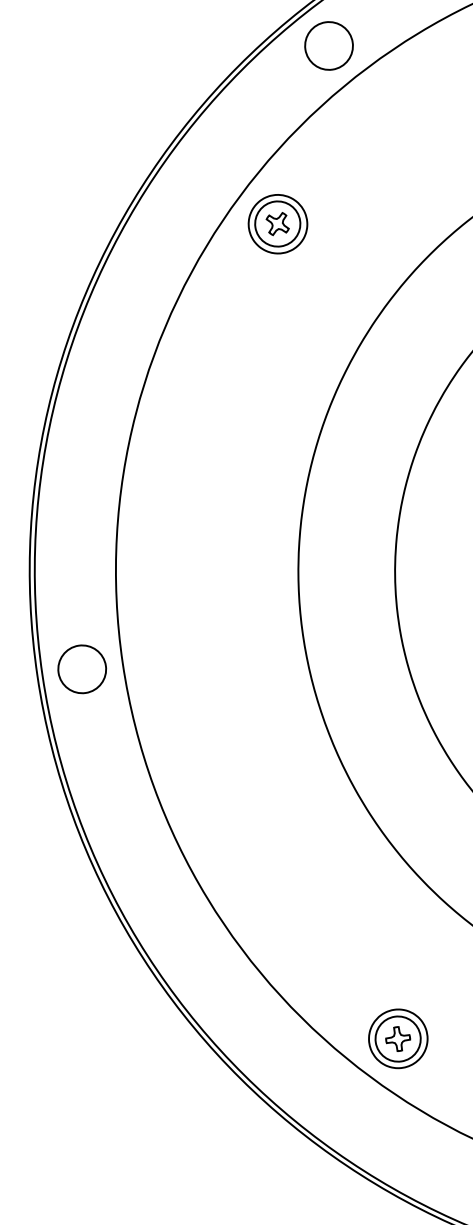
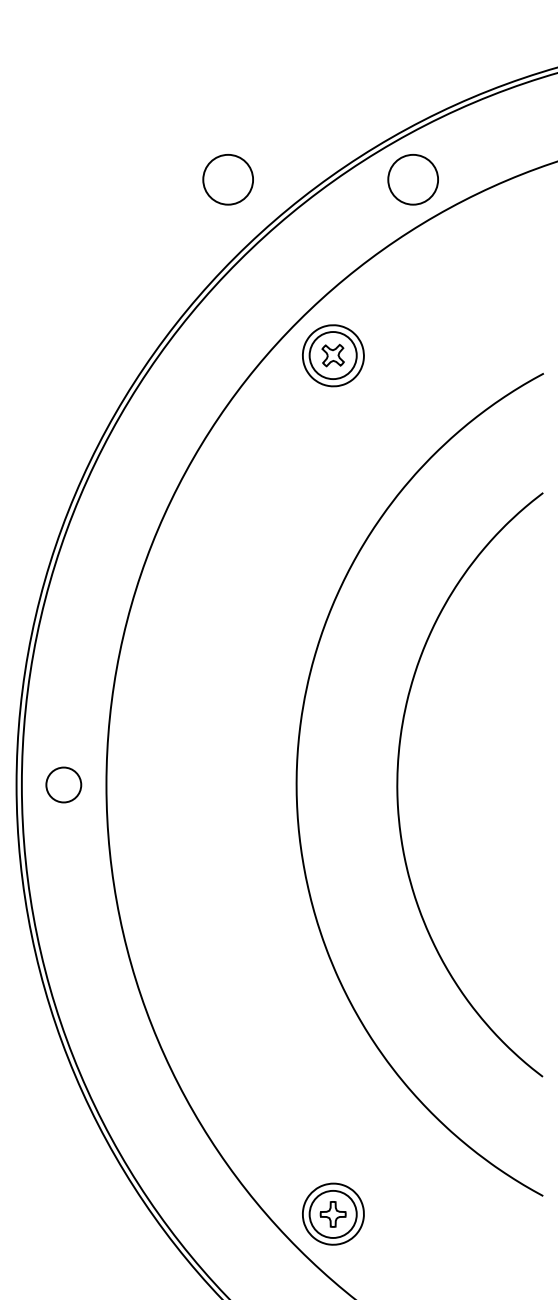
circle: (152, 71) -> (227, 179), added
circle: (81, 668) -> (63, 784), size x0.7

